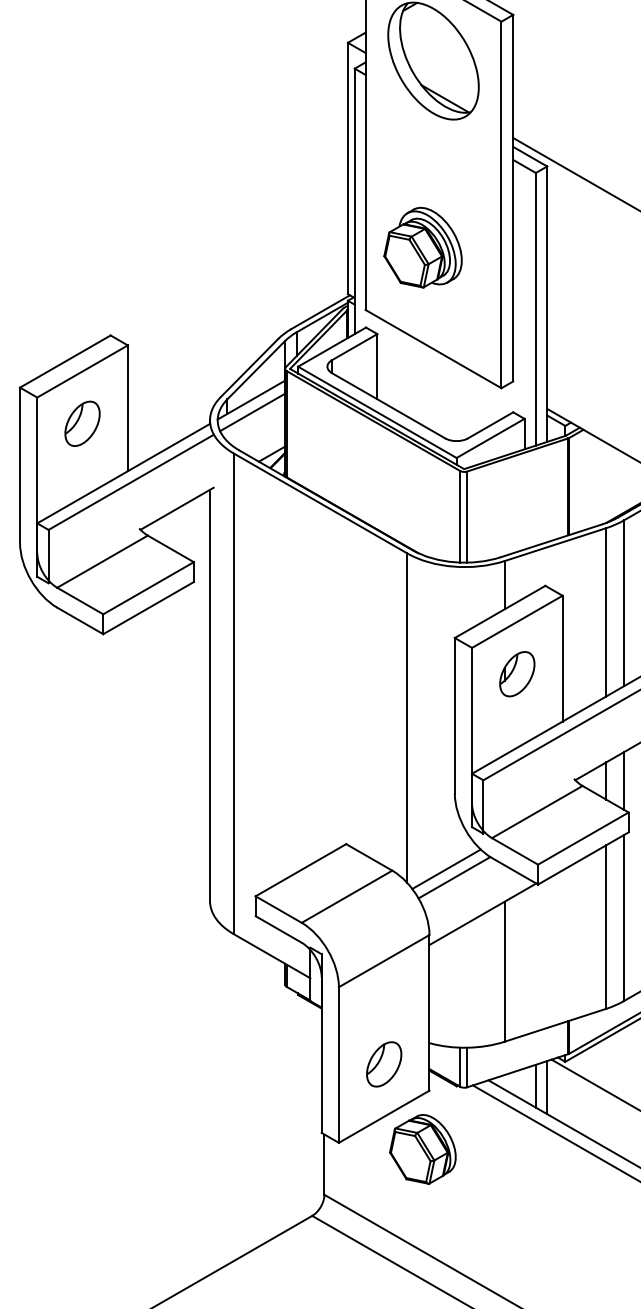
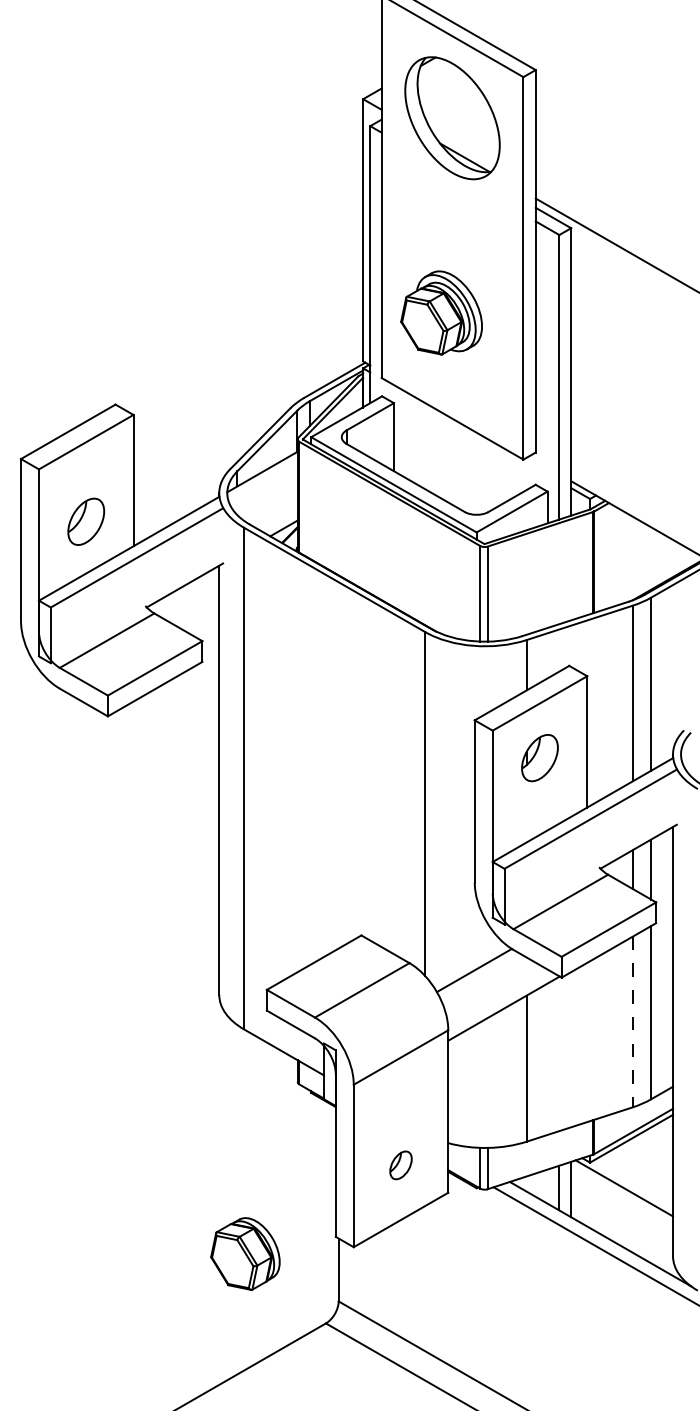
line: (252, 412) -> (263, 484), removed
part: (82, 423) -> (86, 521), moved
line: (445, 869) -> (465, 961), removed
line: (605, 927) -> (632, 1022), solid -> dashed
part: (383, 1064) -> (400, 1165), size x0.6
part: (422, 1148) -> (245, 1253), moved

